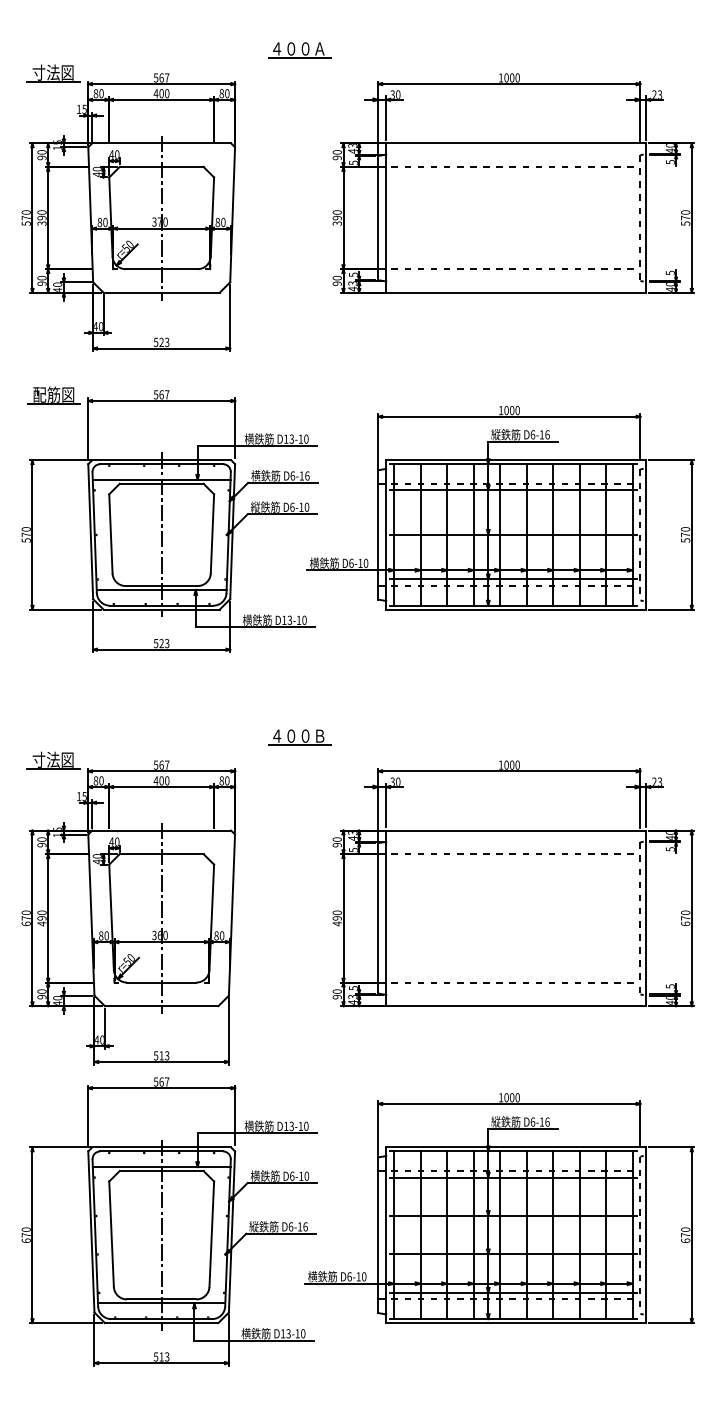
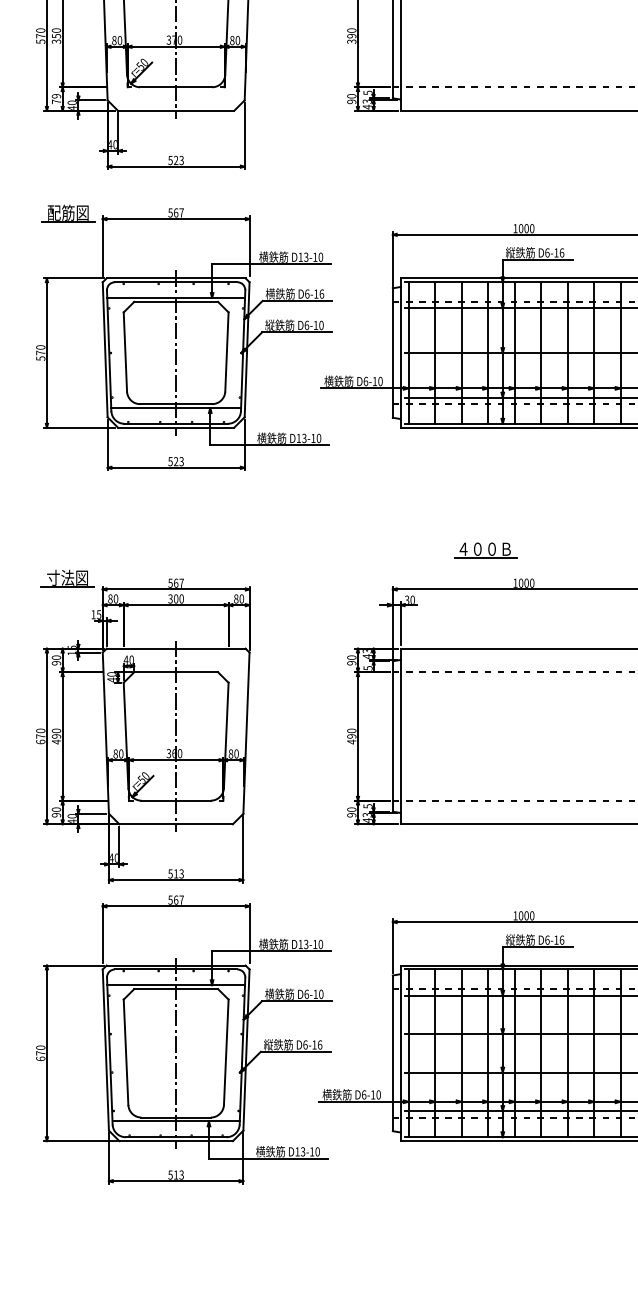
text: (41, 217) -> (55, 35), 390 -> 350
text: (41, 280) -> (55, 98), 90 -> 79
part: (299, 737) -> (485, 550), moved
text: (155, 780) -> (169, 598), 400 -> 300

